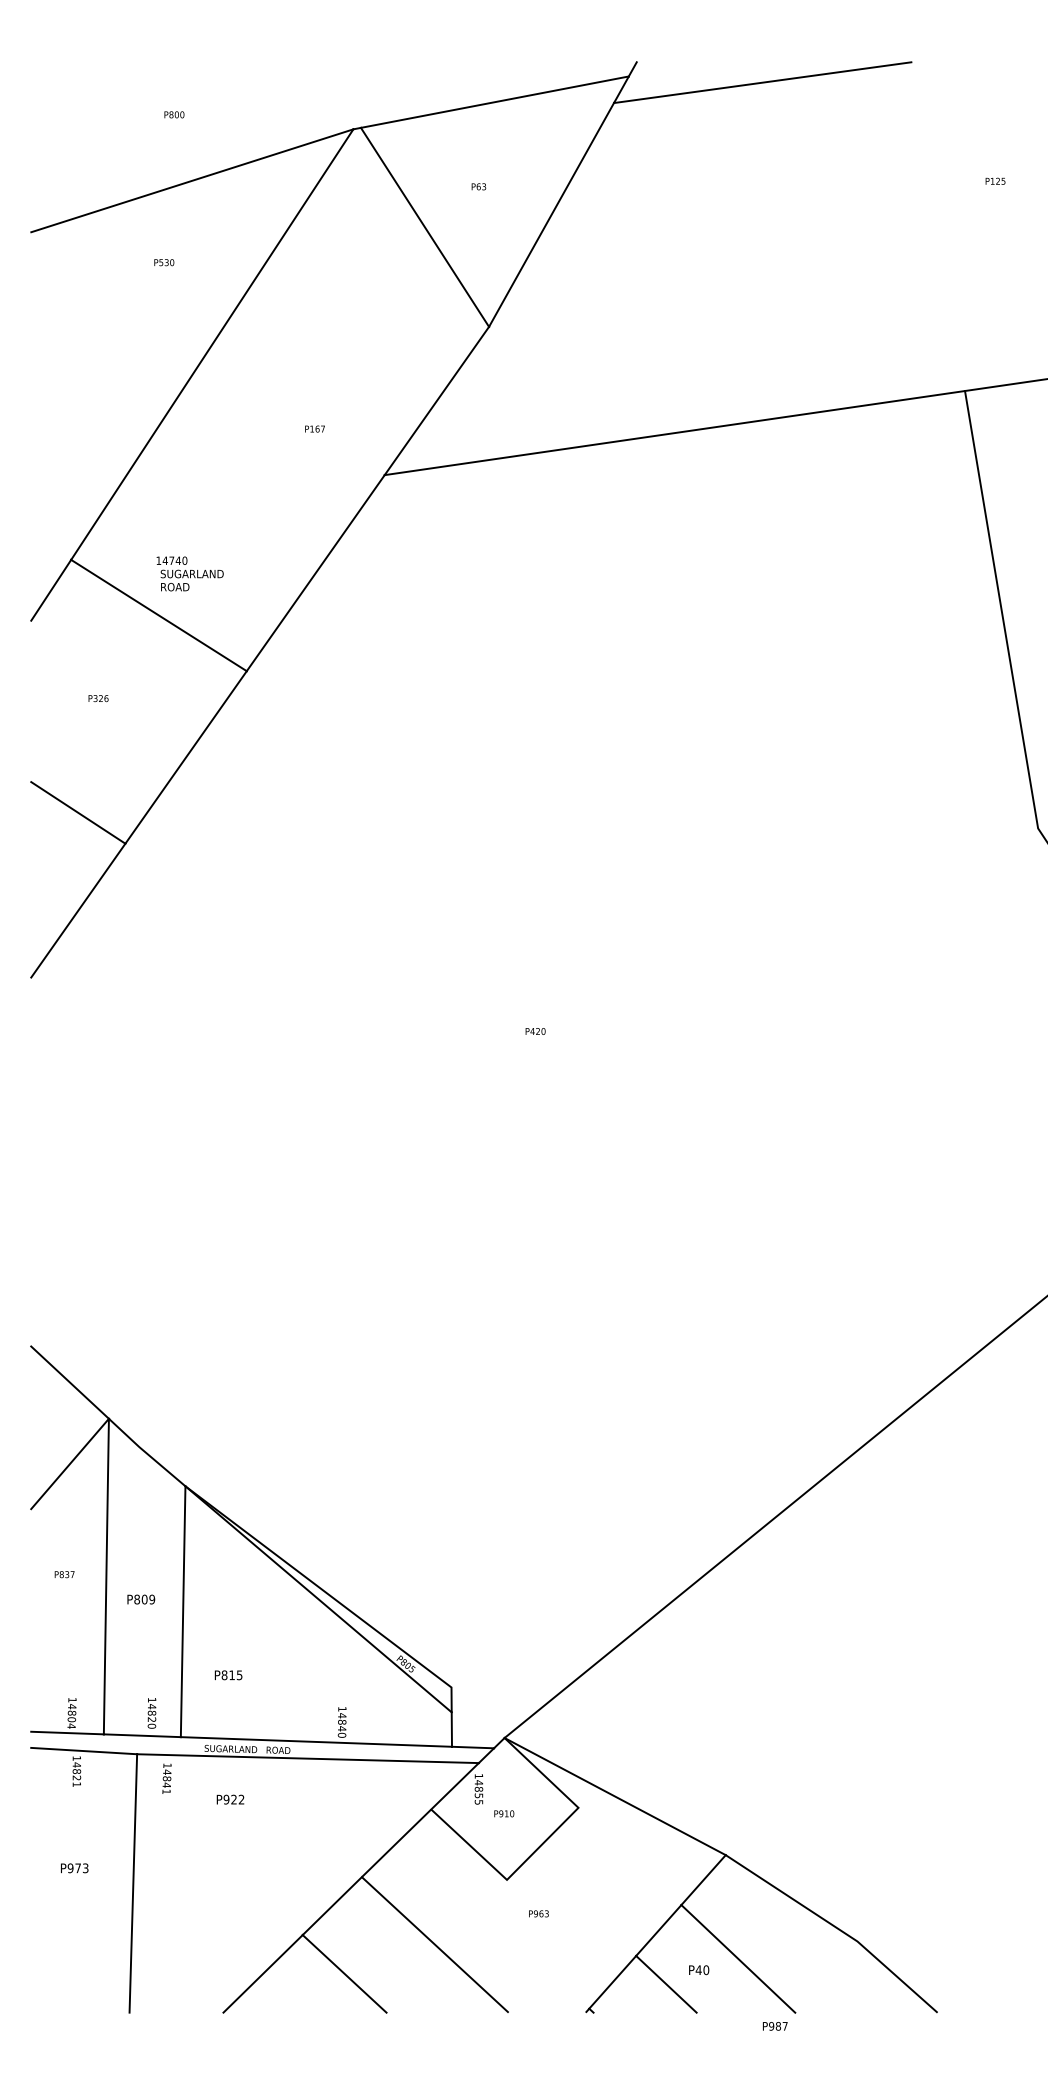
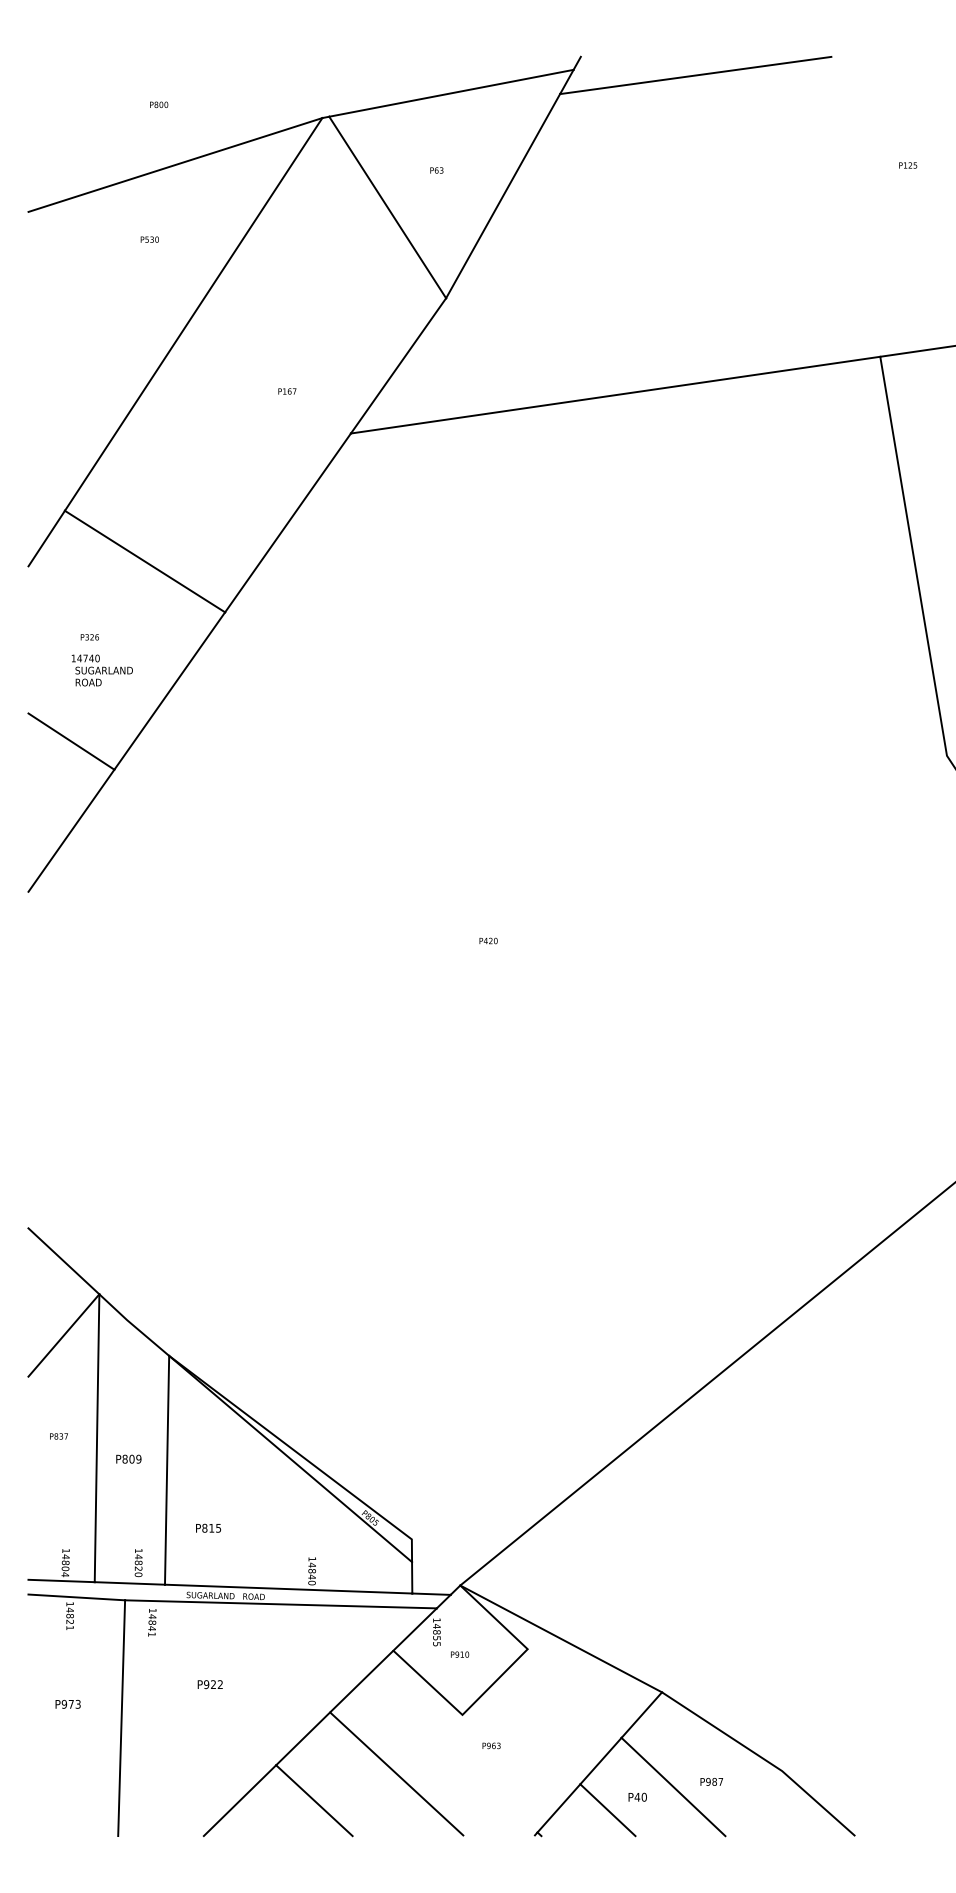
text: (189, 573) -> (101, 670), moved
text: (230, 1799) -> (210, 1684), moved
text: (775, 2026) -> (711, 1782), moved

